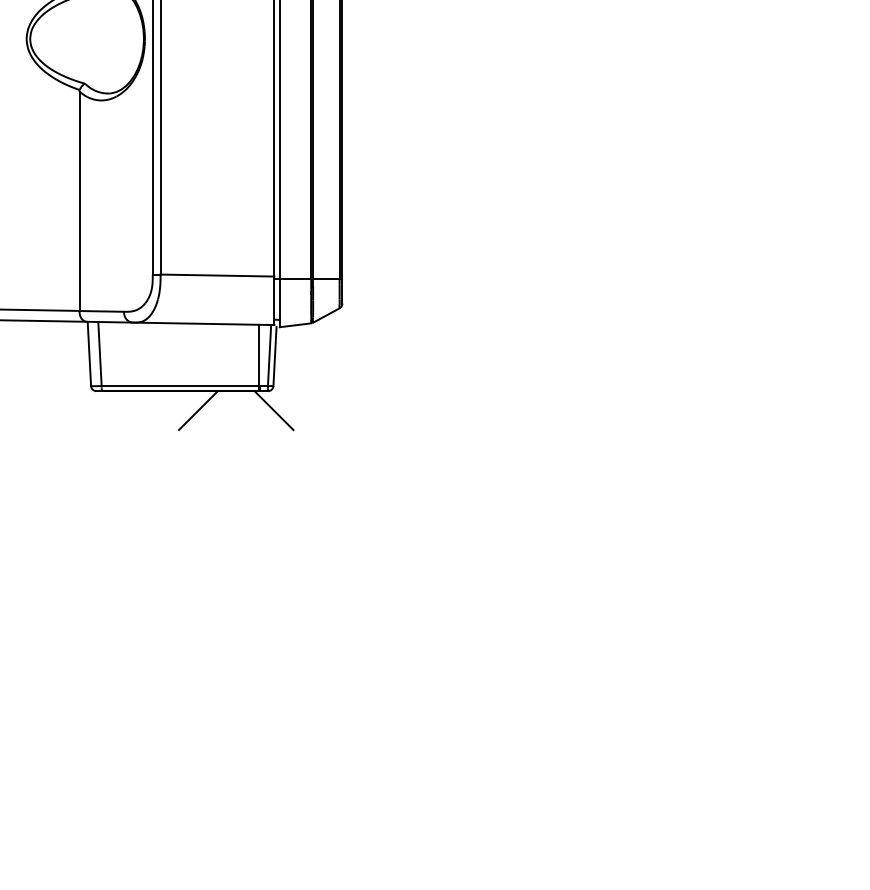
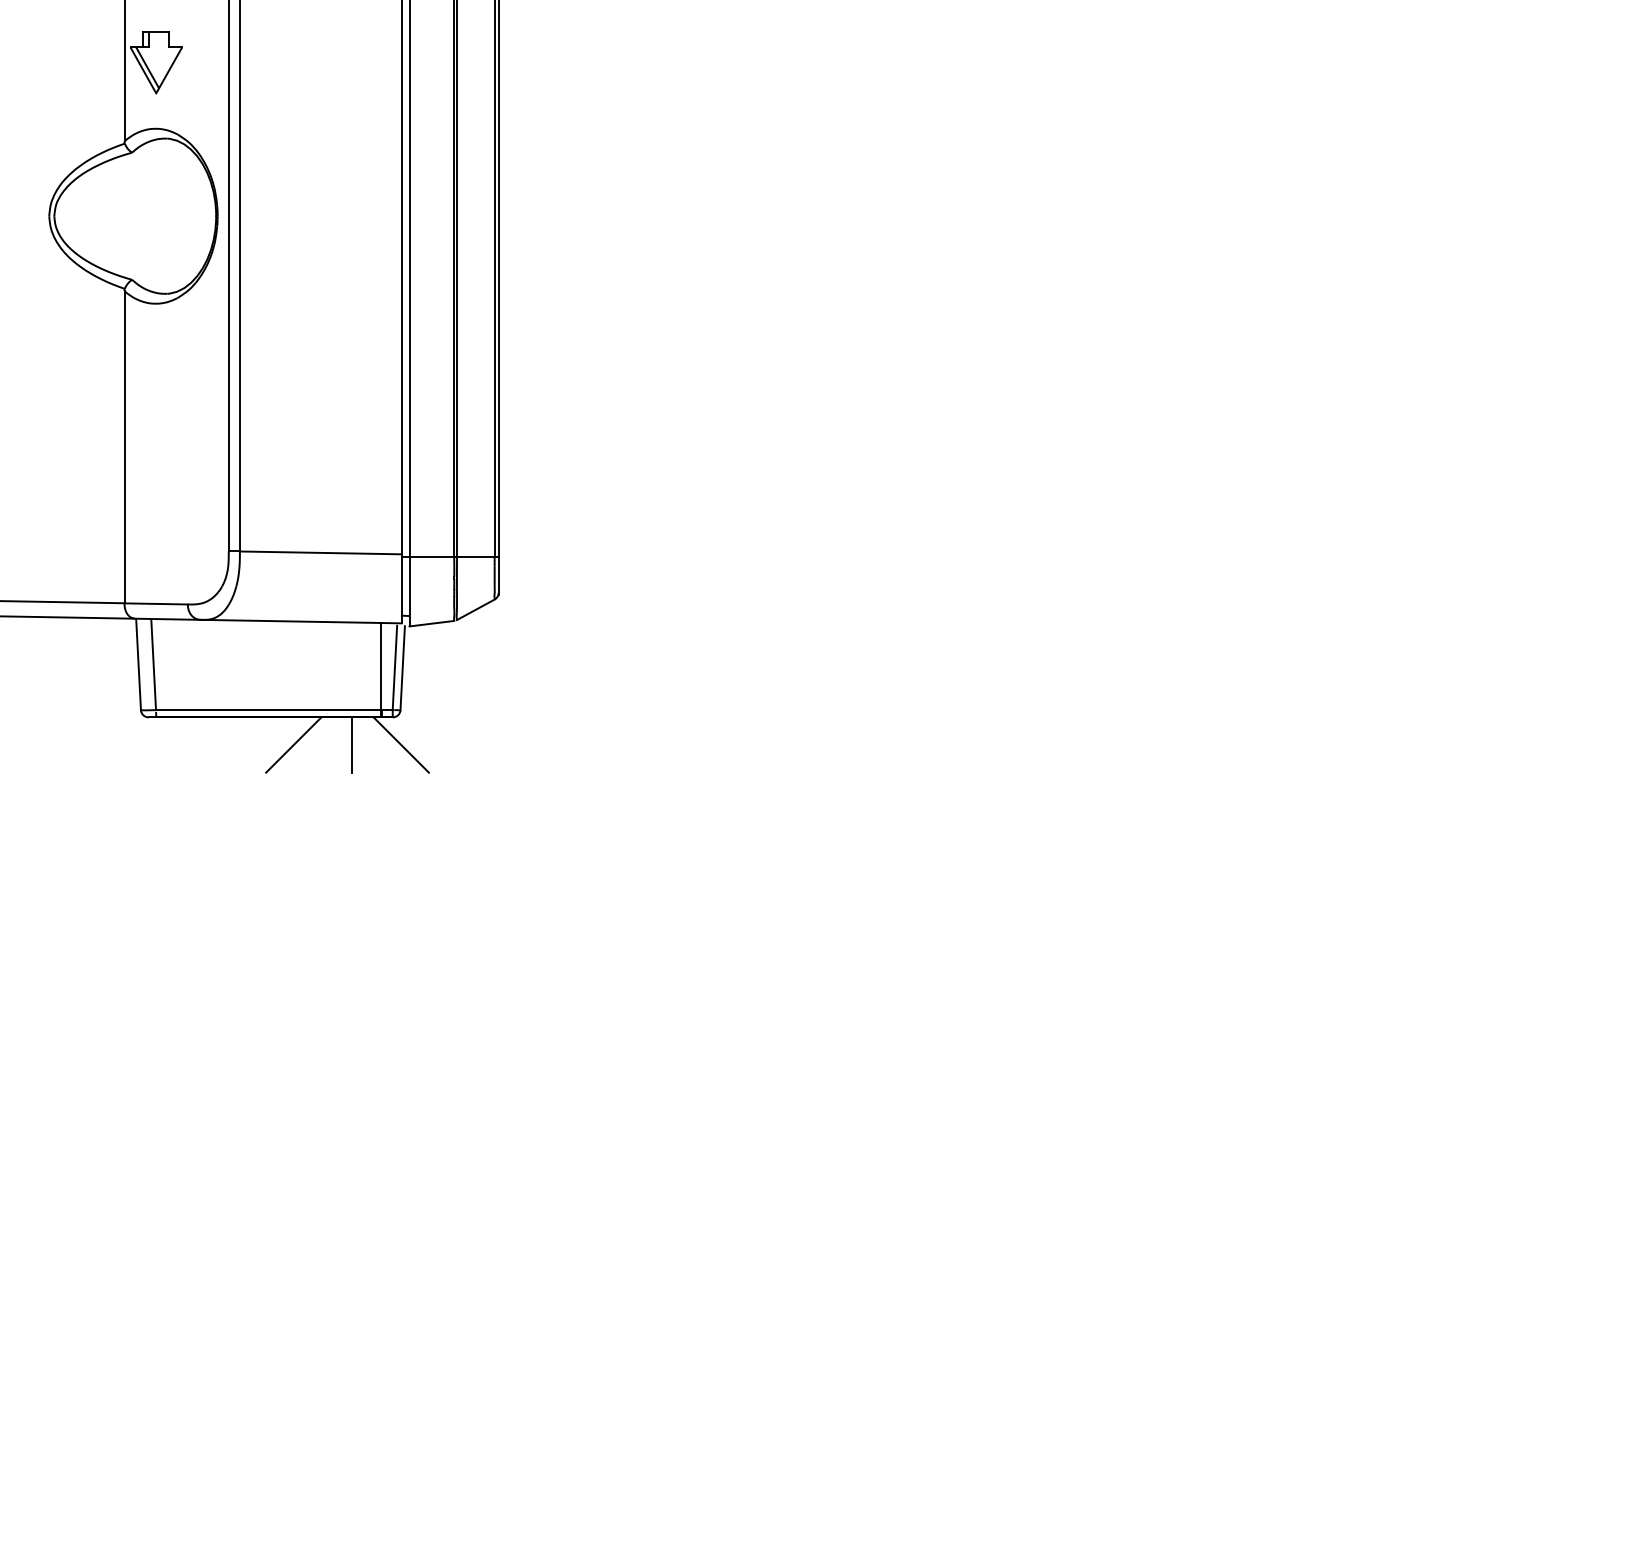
line: (239, 410) -> (352, 744), added

